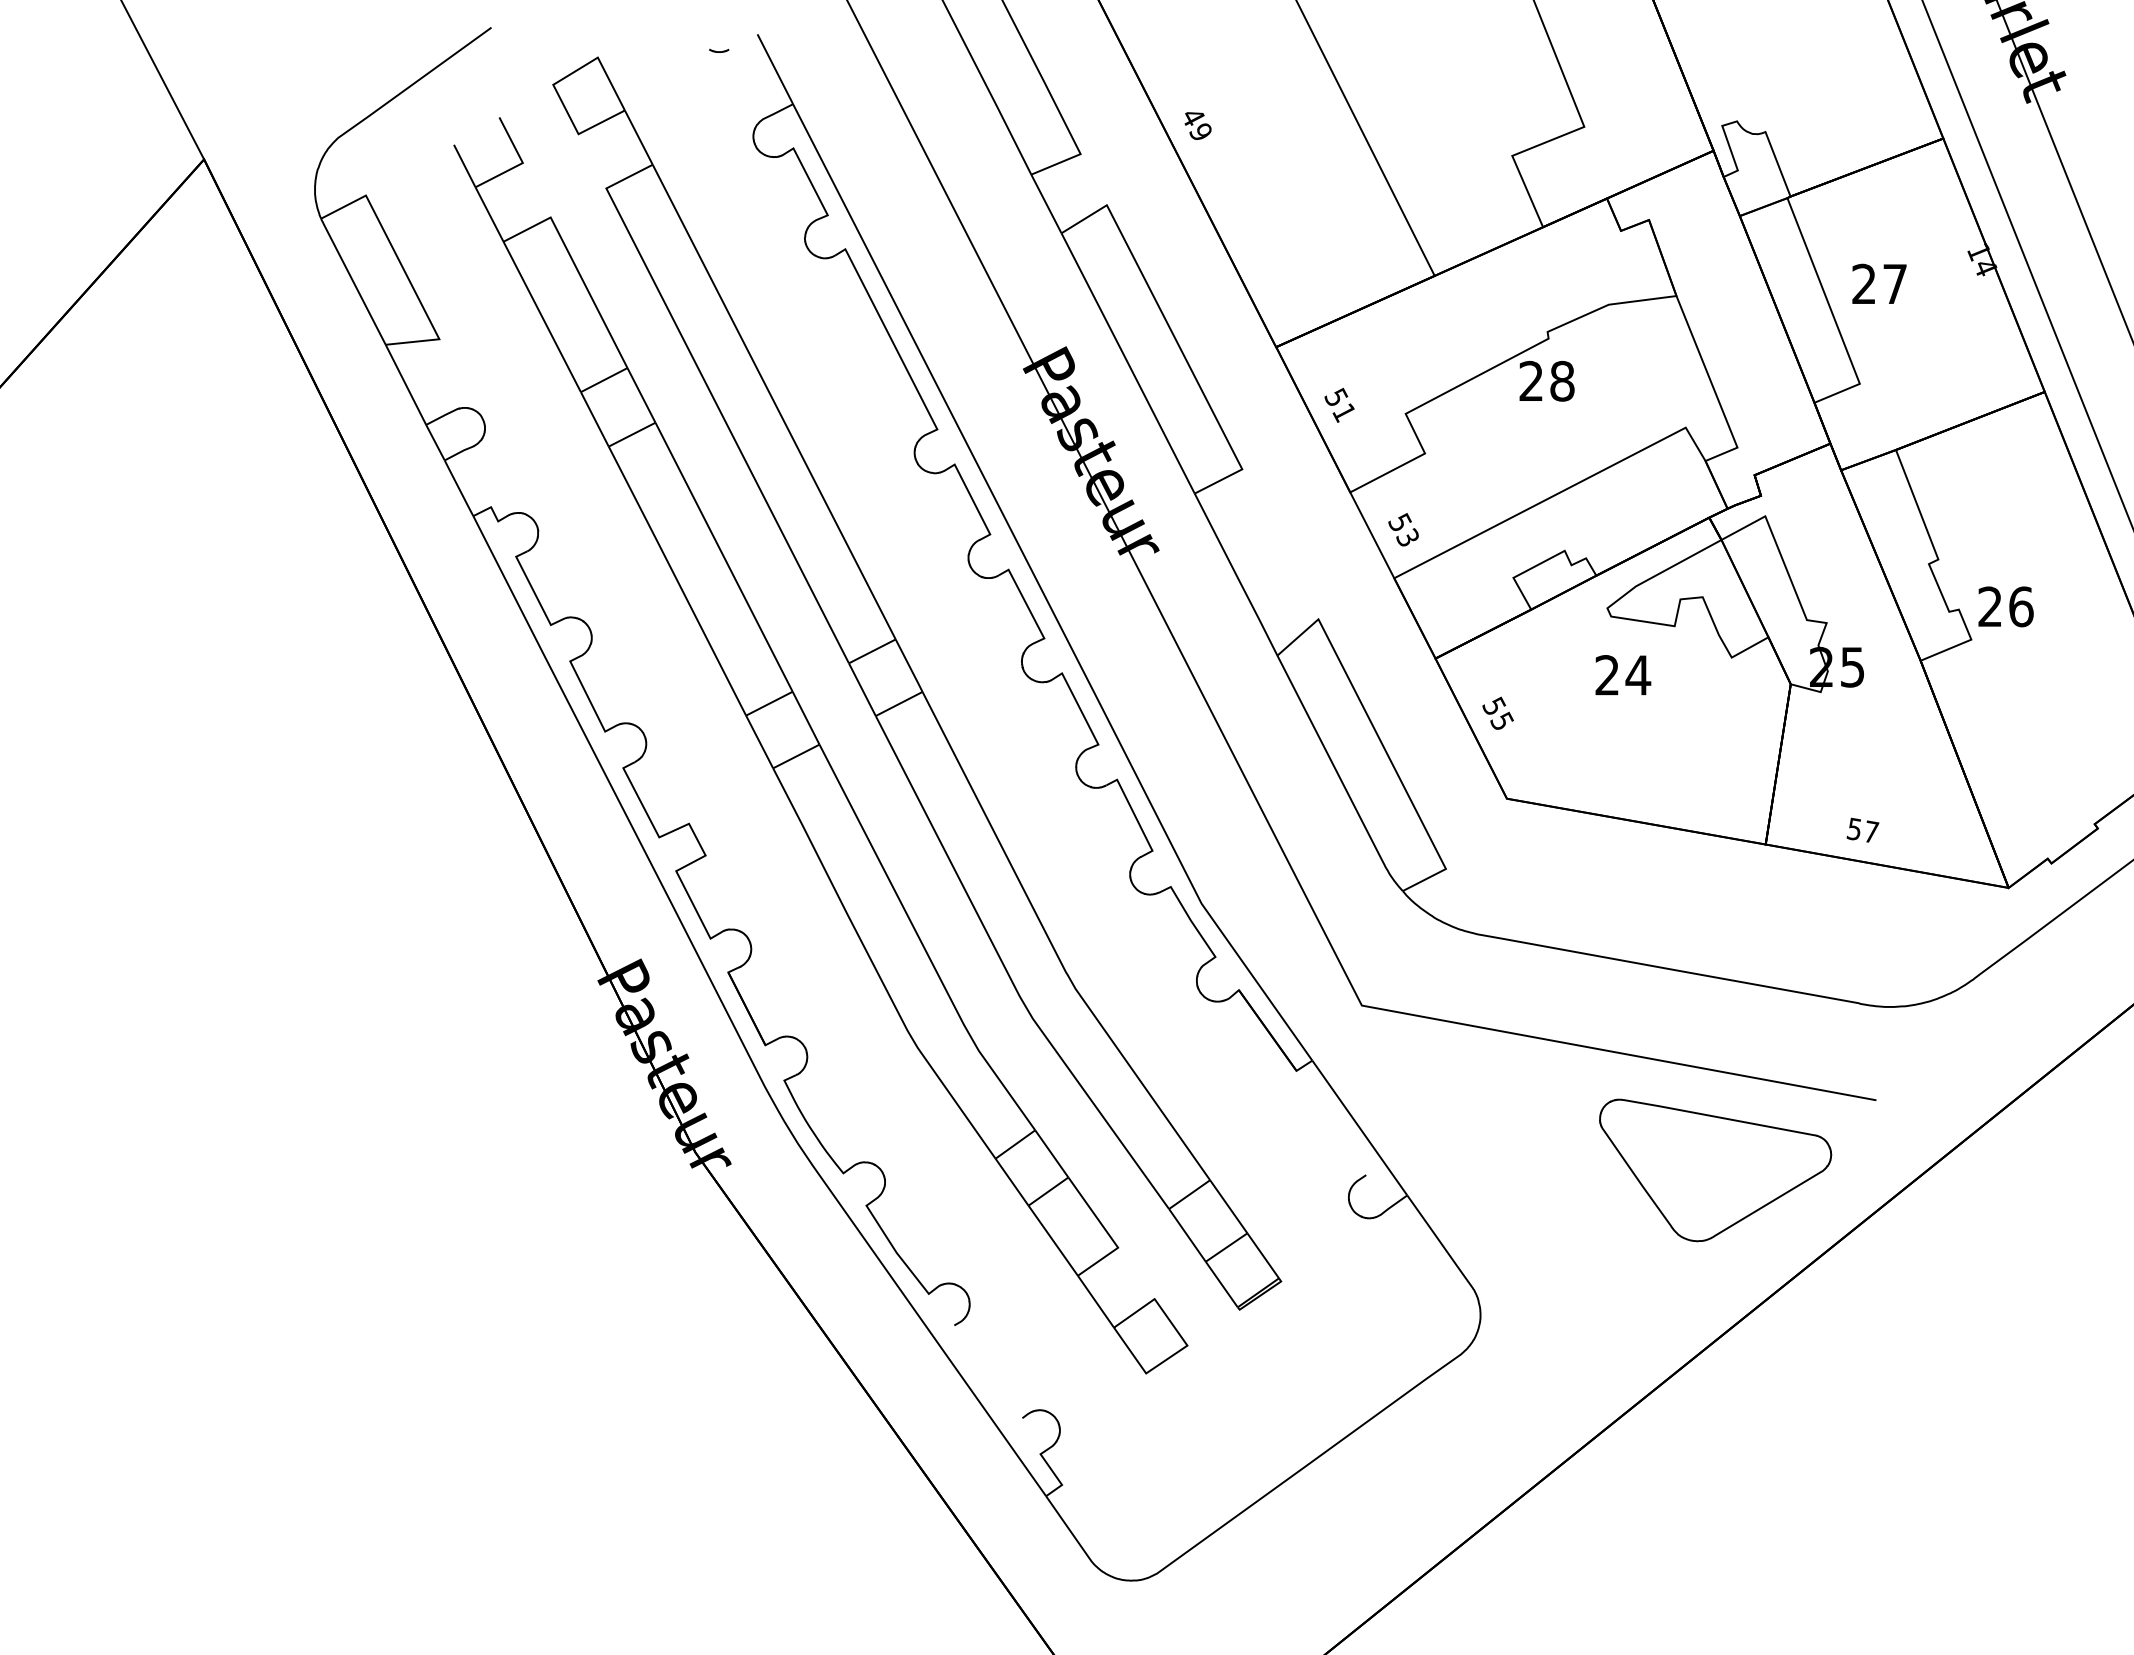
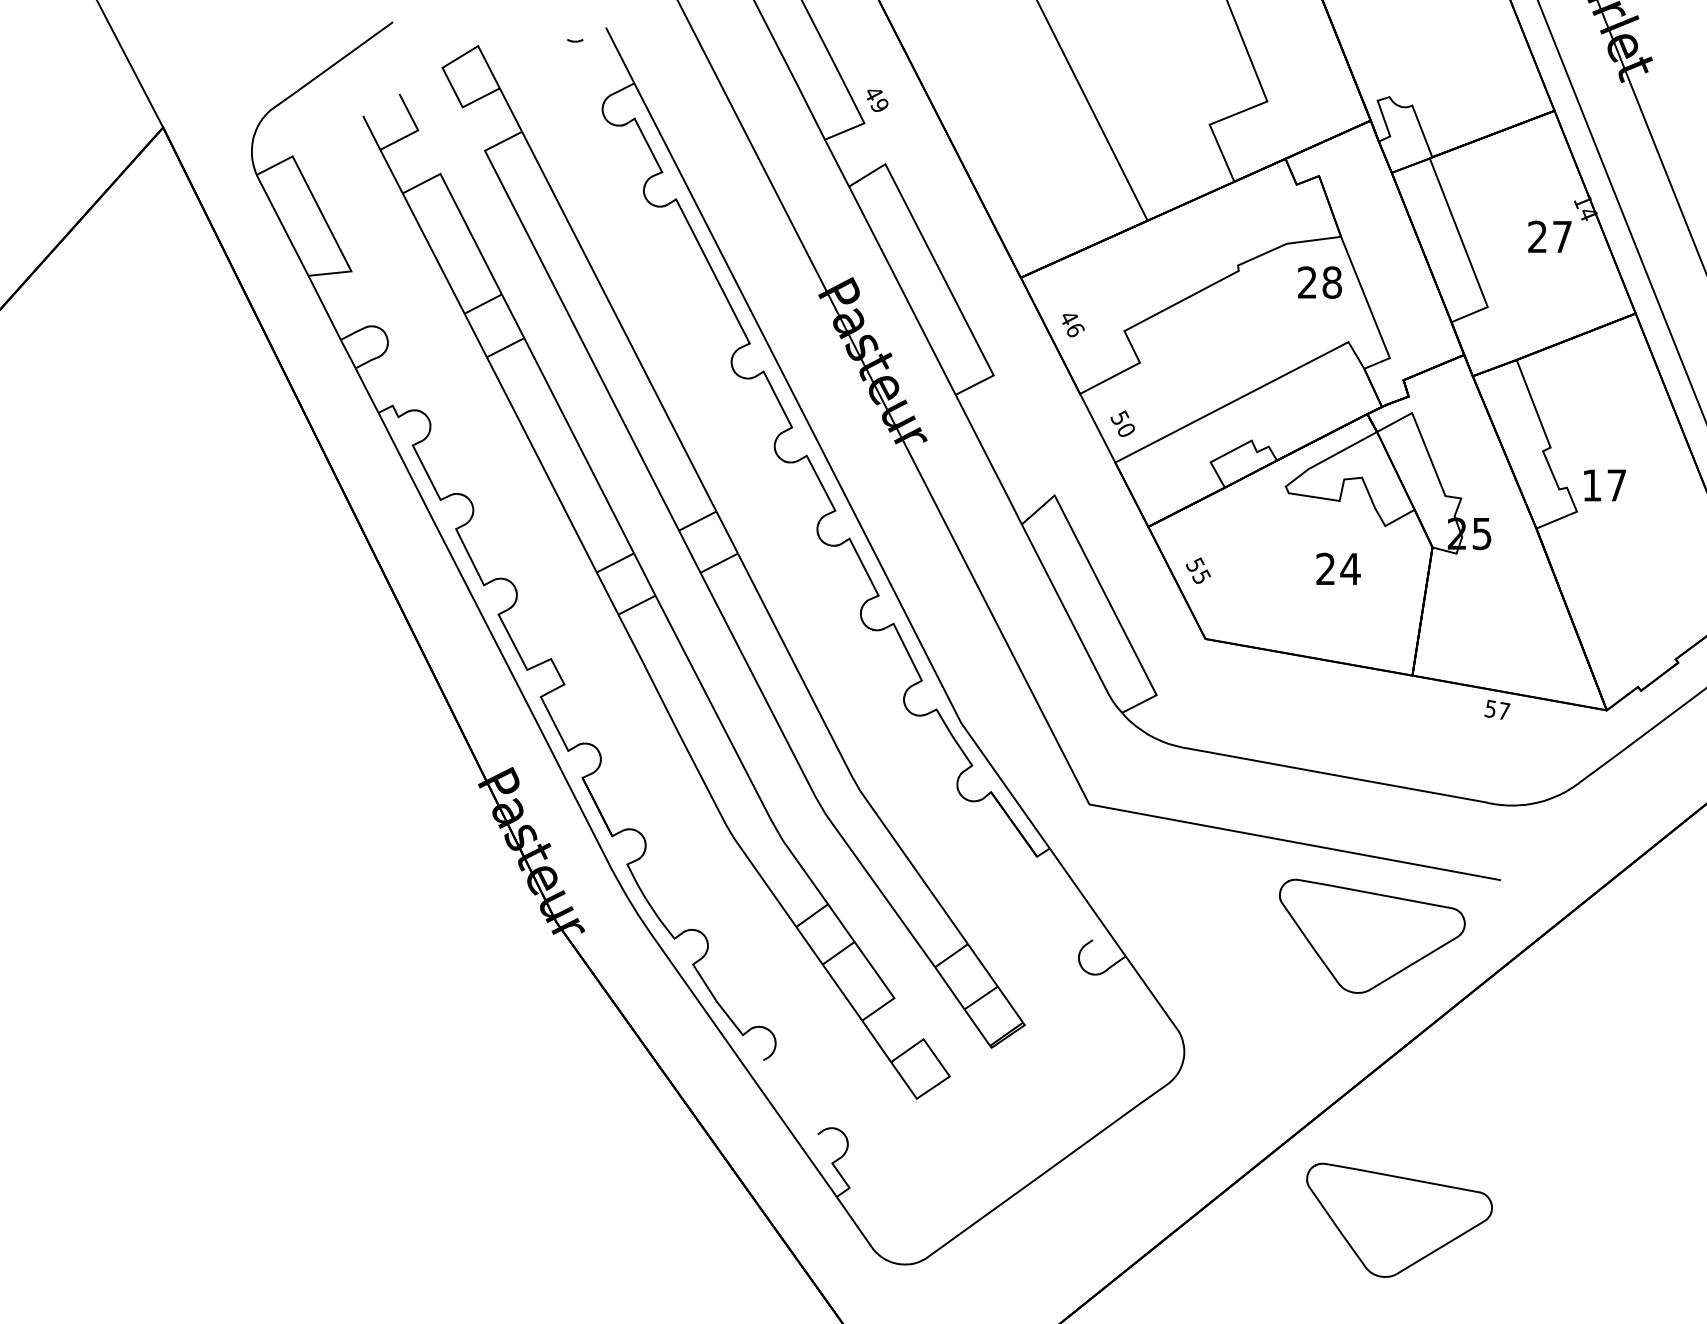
text: (1197, 125) -> (877, 100), moved
text: (1879, 283) -> (1549, 236), moved
text: (1546, 380) -> (1319, 282), moved
text: (1340, 404) -> (1072, 323), 51 -> 46
text: (1407, 537) -> (1125, 430), 53 -> 50
text: (2005, 606) -> (1604, 485), 26 -> 17
text: (1623, 674) -> (1338, 568), moved
text: (1862, 829) -> (1497, 709), moved
part: (1749, 1525) -> (1399, 1220), added

